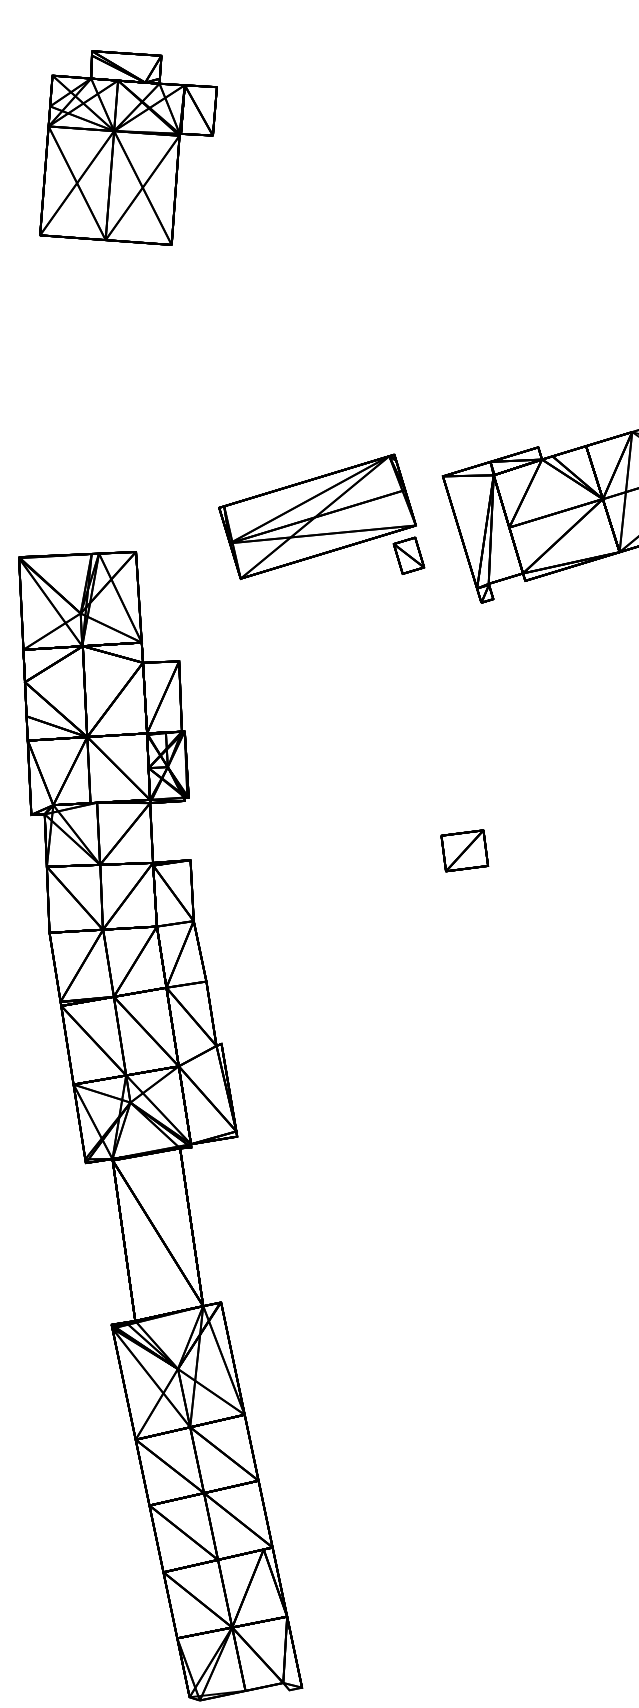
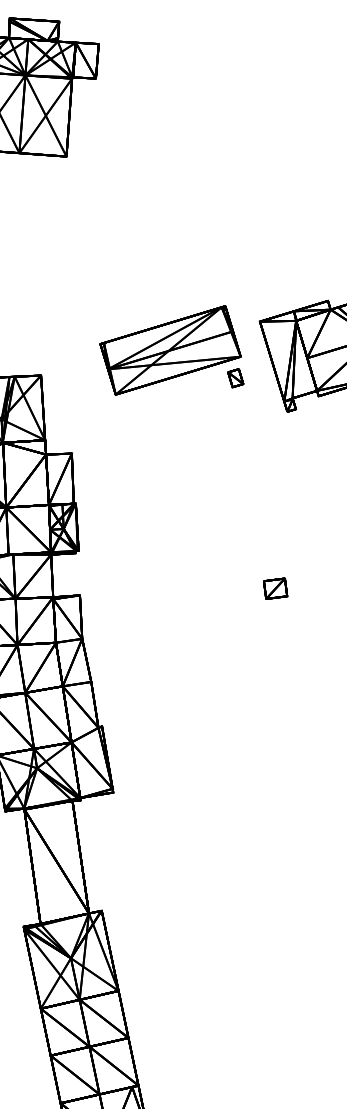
part: (408, 555) -> (235, 378), size x0.7
part: (464, 850) -> (275, 588), size x0.7

